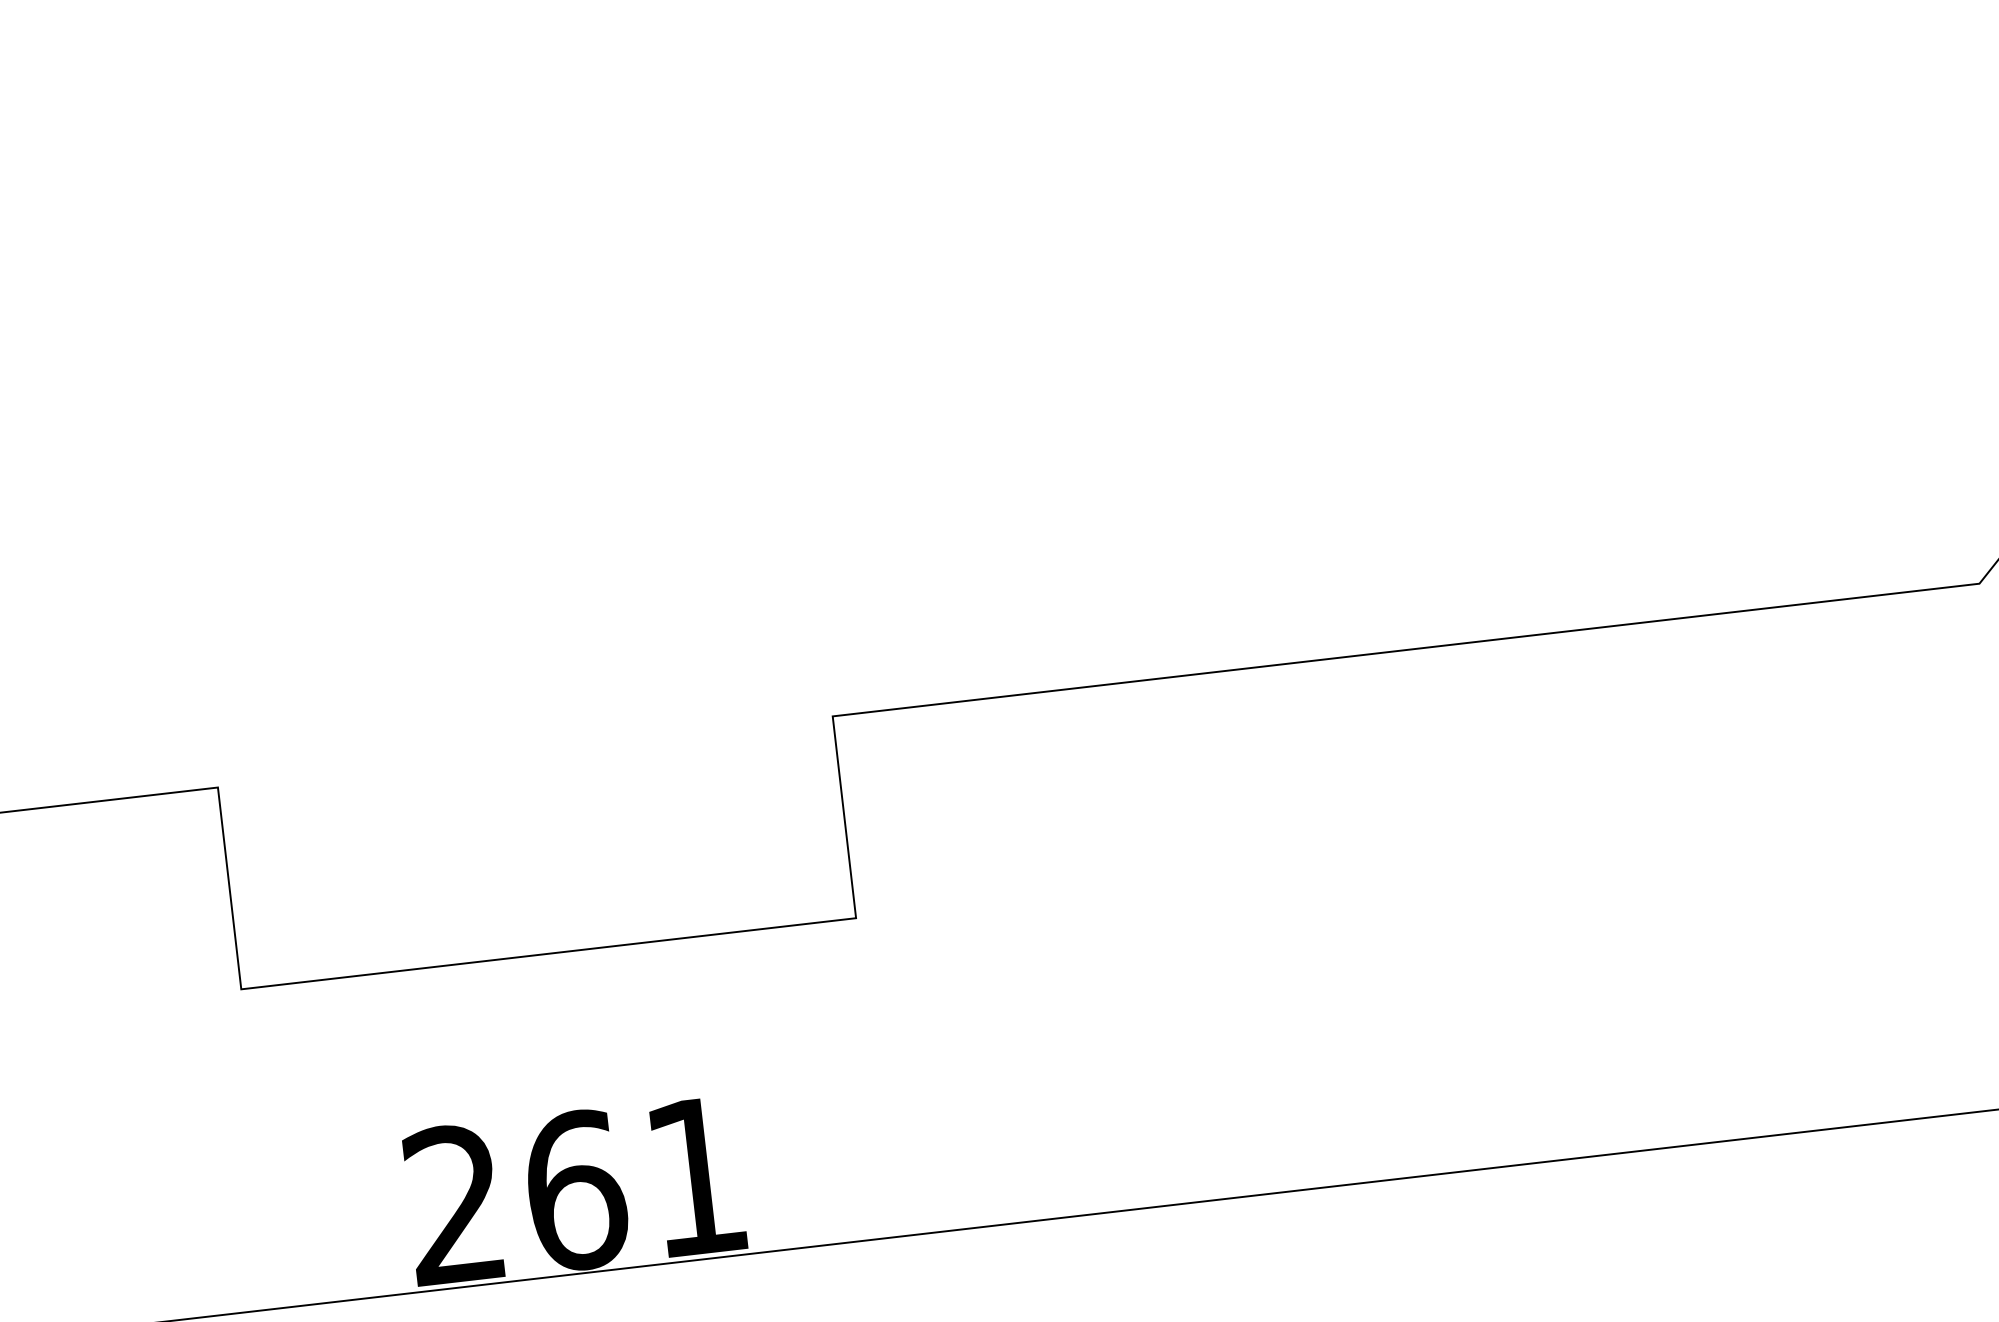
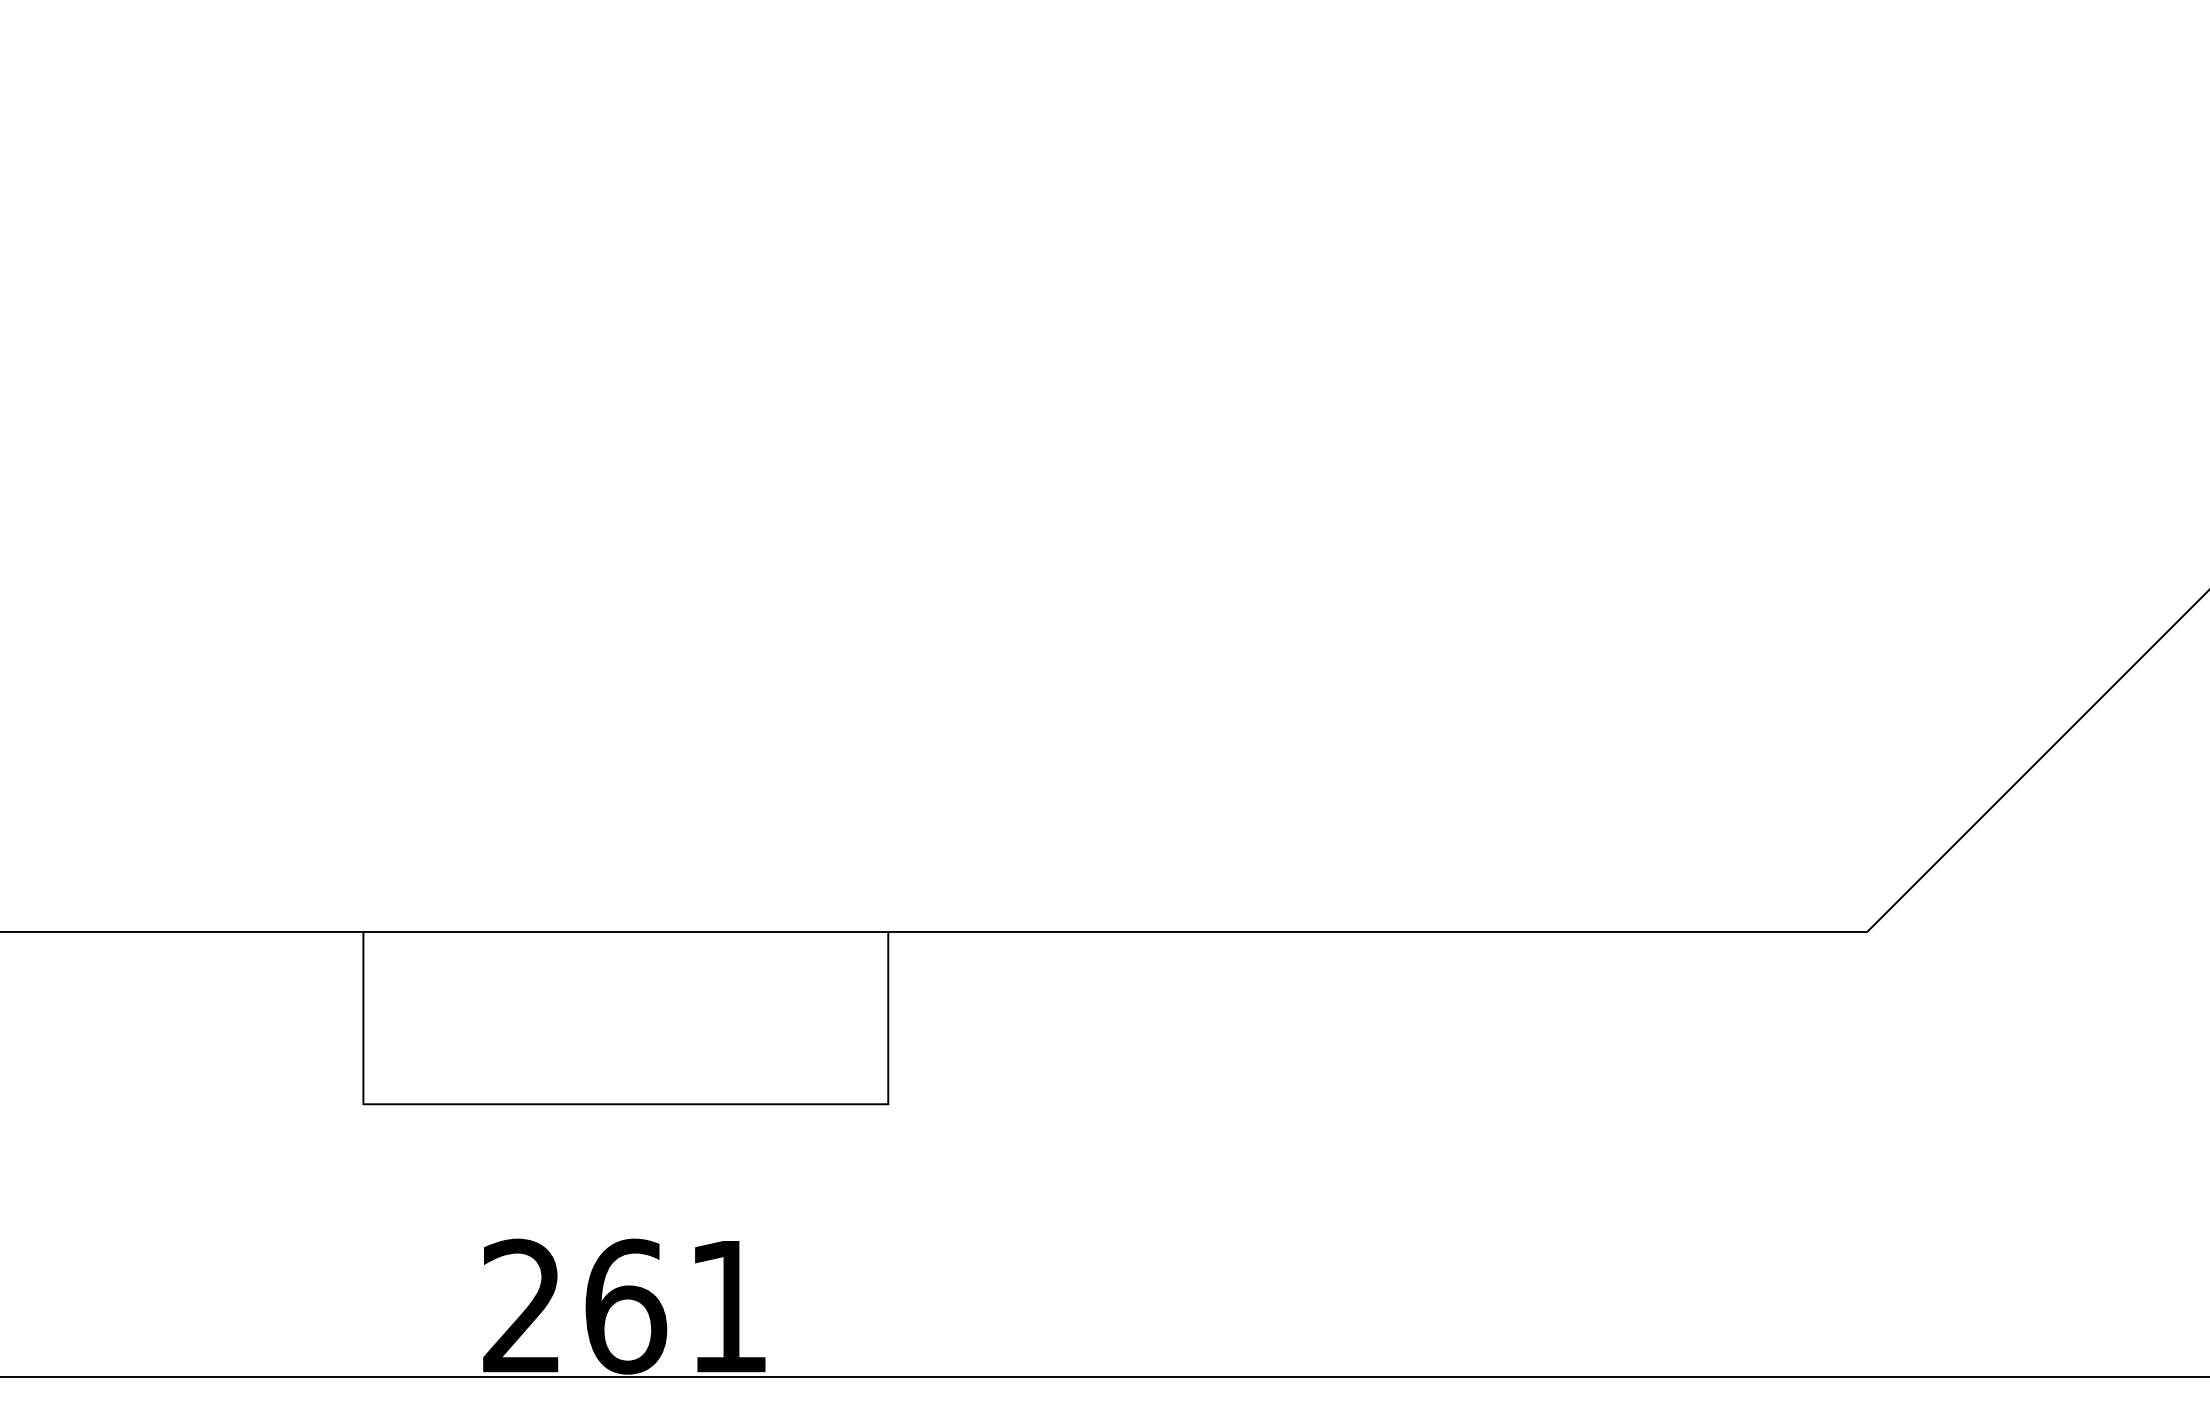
line: (524, 751) -> (625, 931), added

